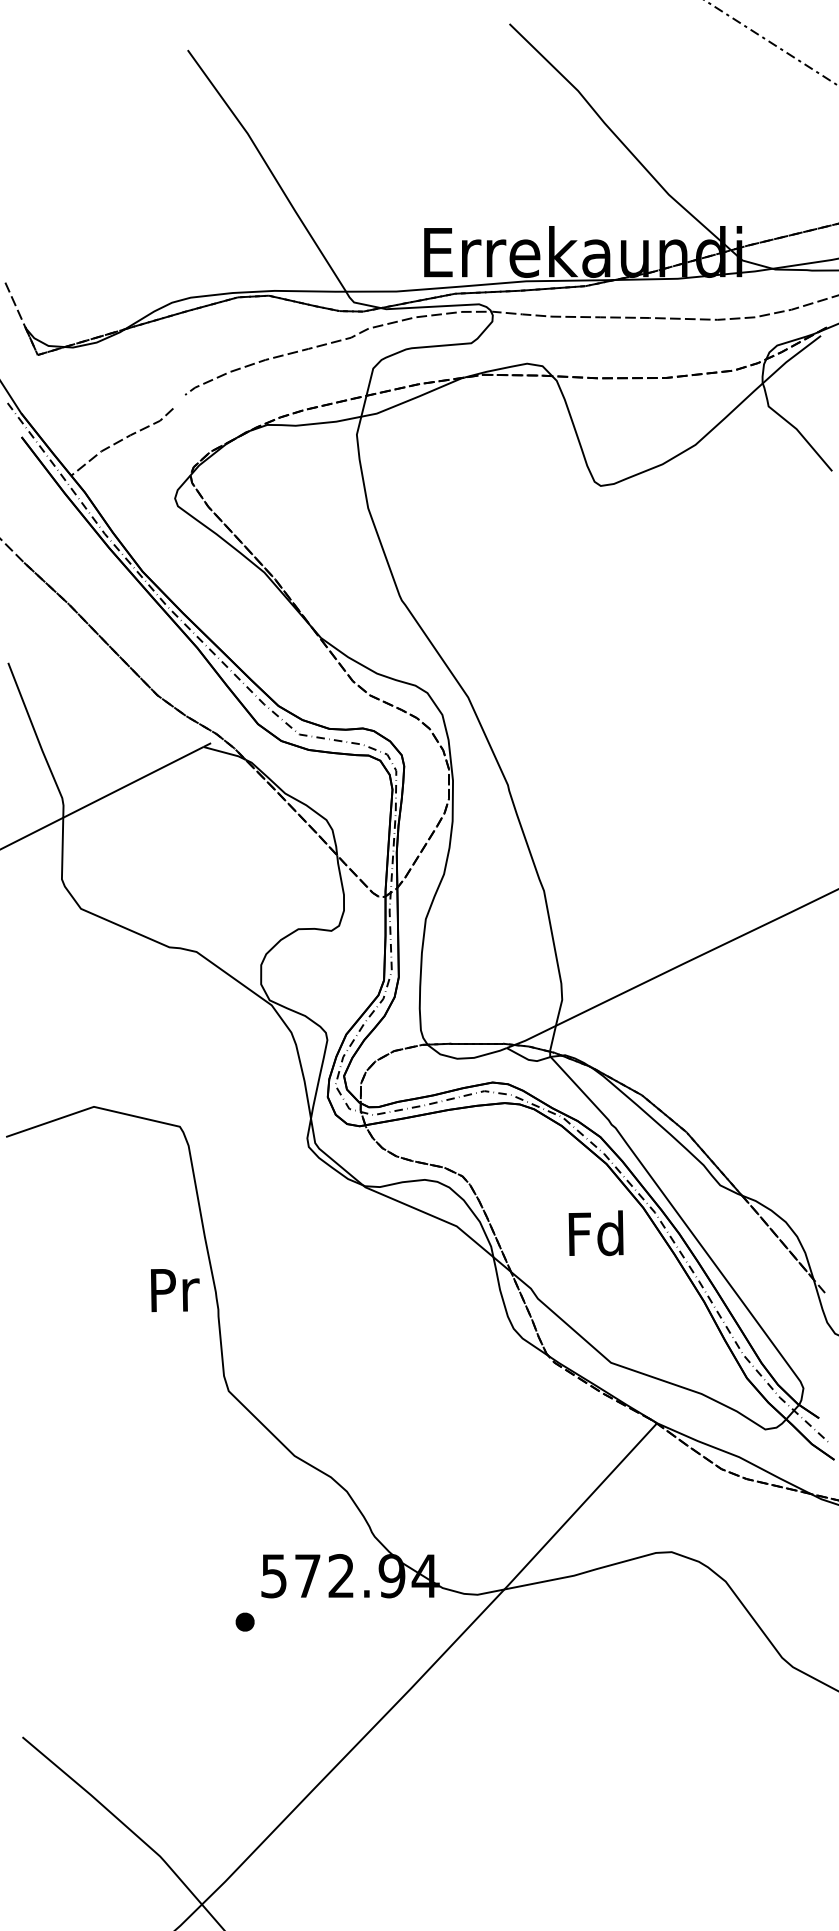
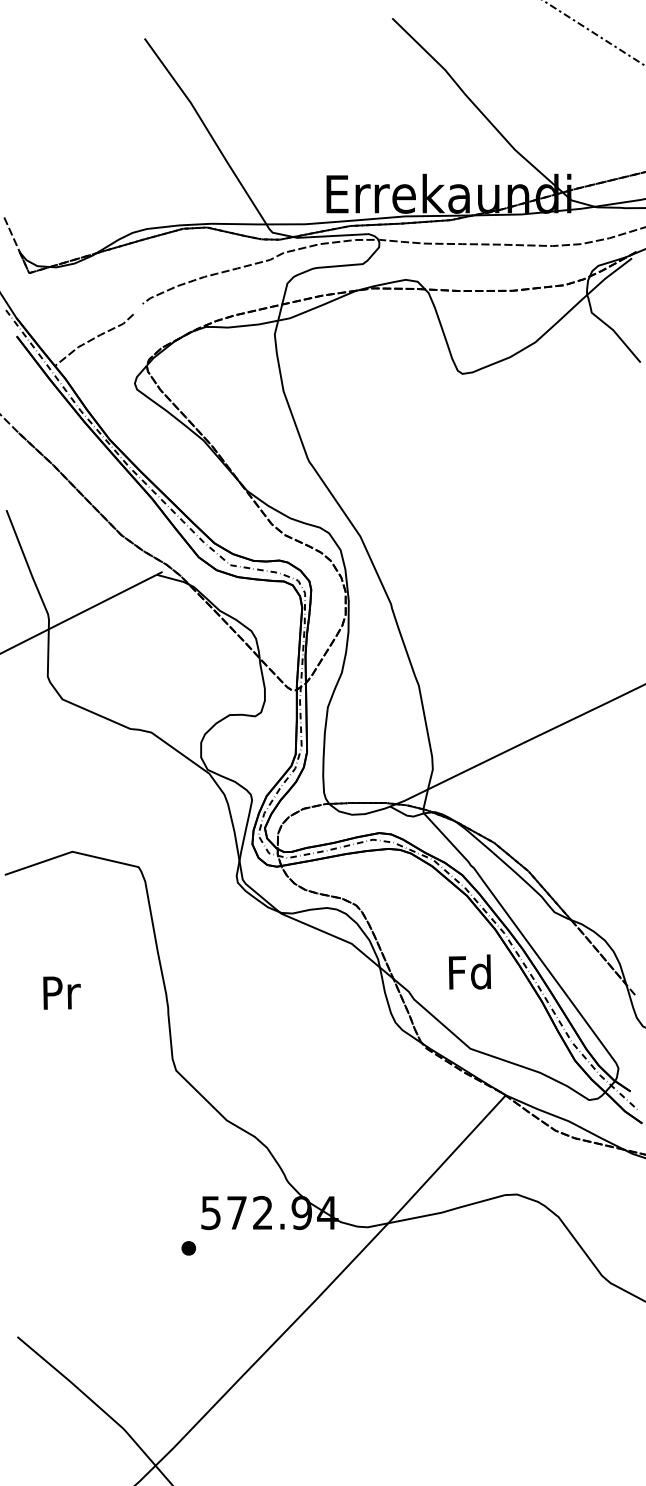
text: (595, 1232) -> (469, 971), moved
text: (174, 1289) -> (61, 992), moved

